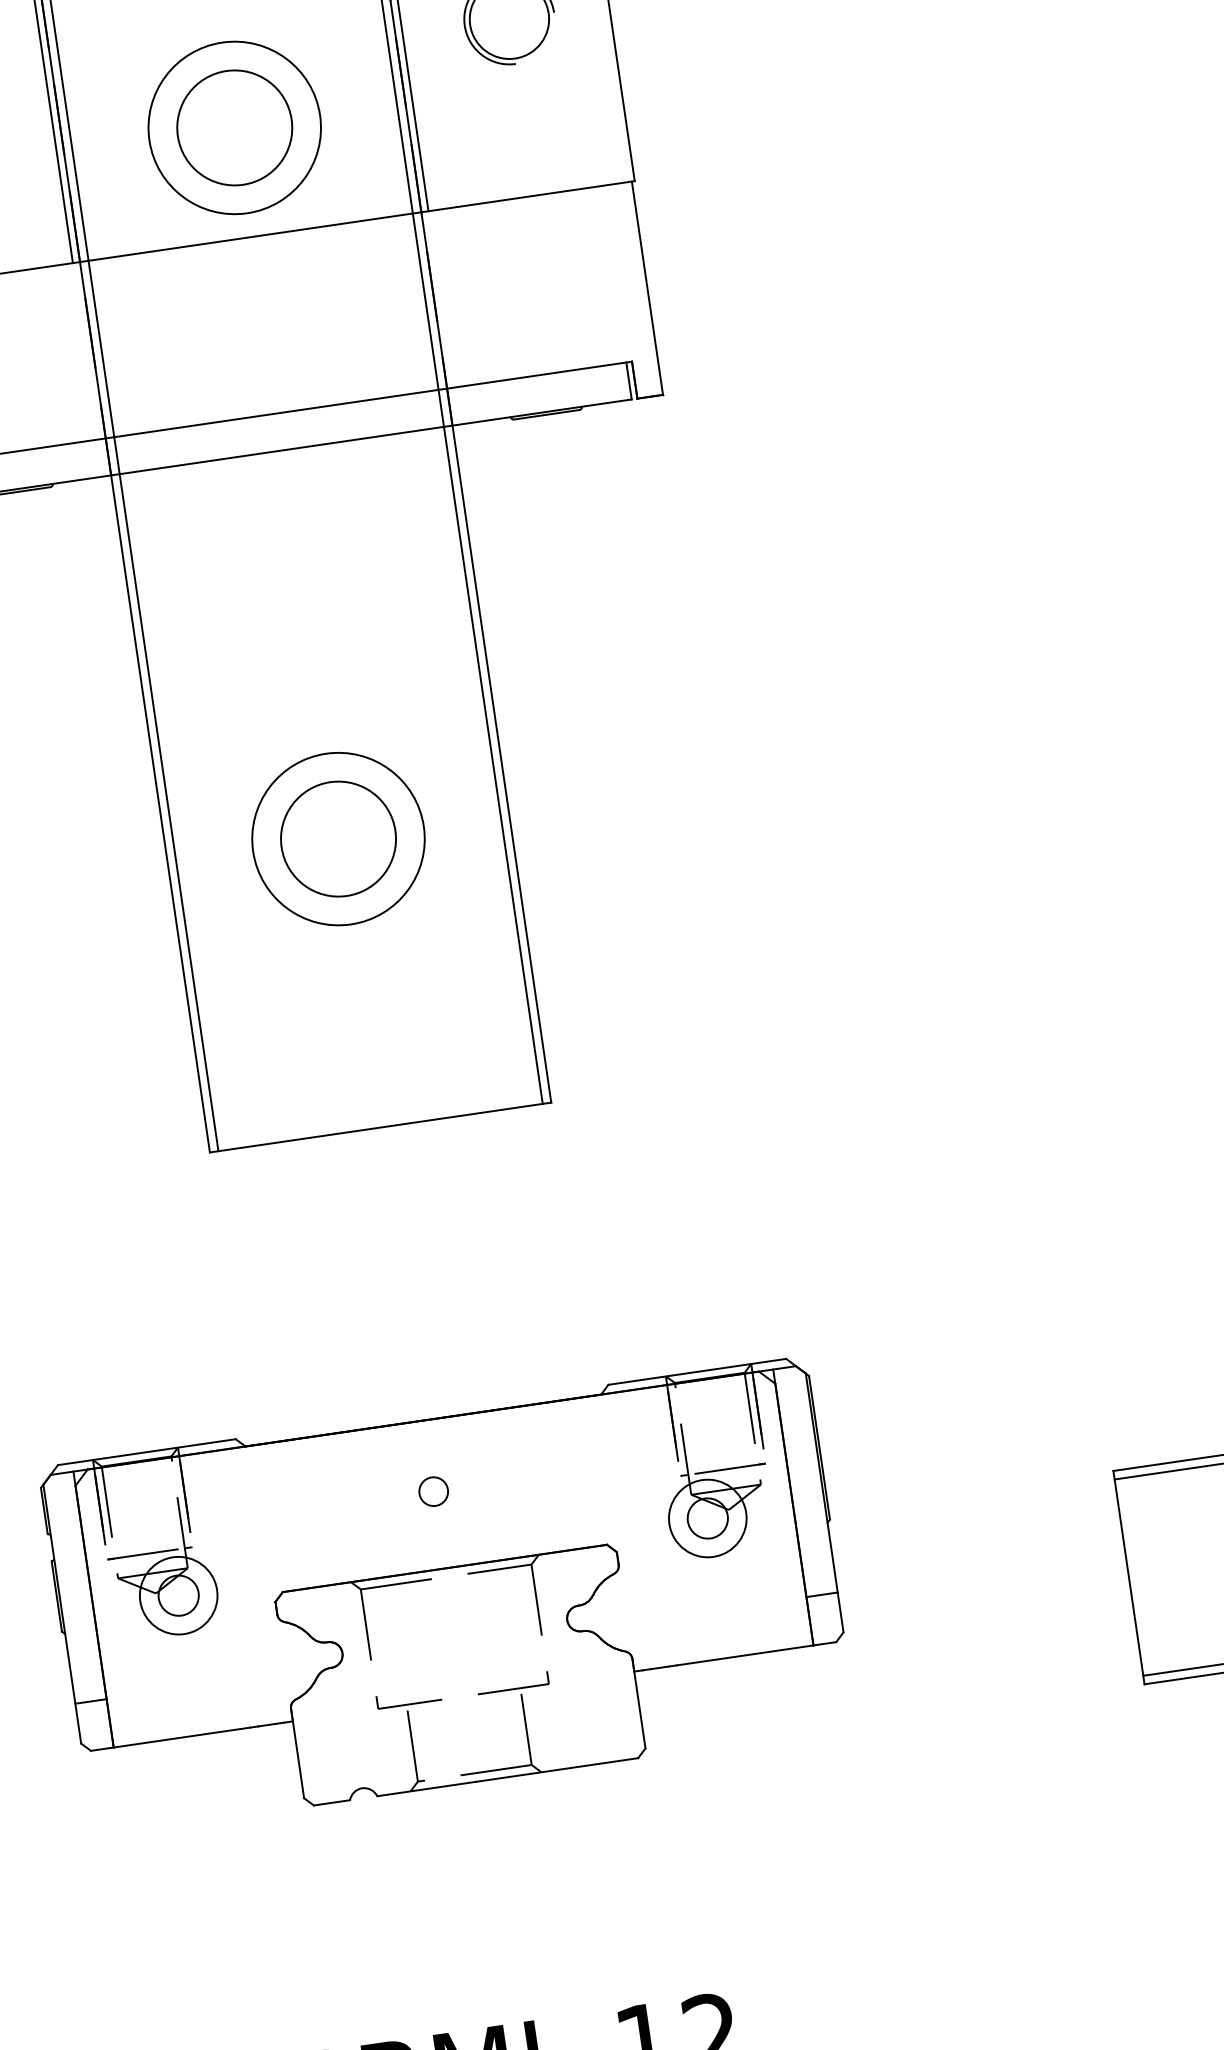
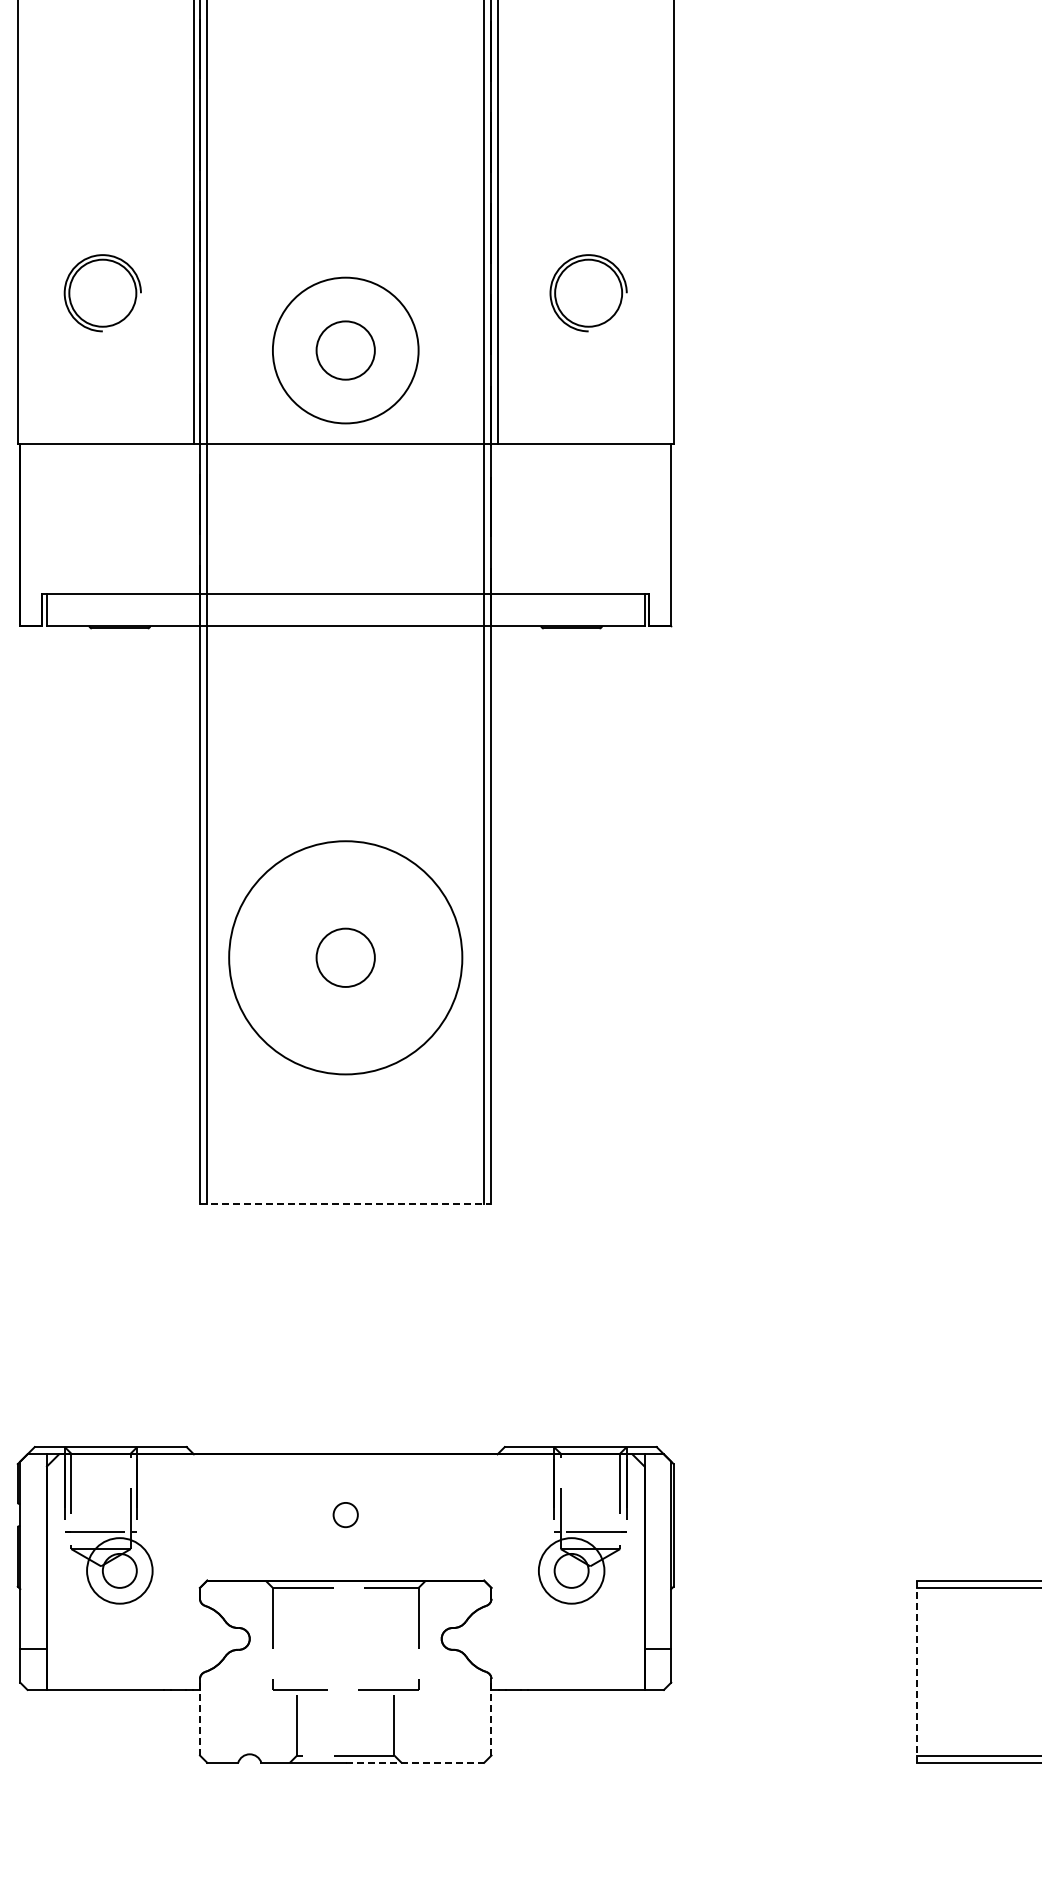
circle: (234, 127) -> (345, 350), size x0.6
circle: (338, 838) -> (345, 957), size x0.6
circle: (338, 838) -> (345, 957), size x1.6
line: (380, 1128) -> (345, 1204), solid -> dashed
line: (1129, 1578) -> (916, 1672), solid -> dashed
line: (638, 1702) -> (491, 1716), solid -> dashed
line: (298, 1752) -> (200, 1716), solid -> dashed
line: (557, 1769) -> (415, 1762), solid -> dashed

